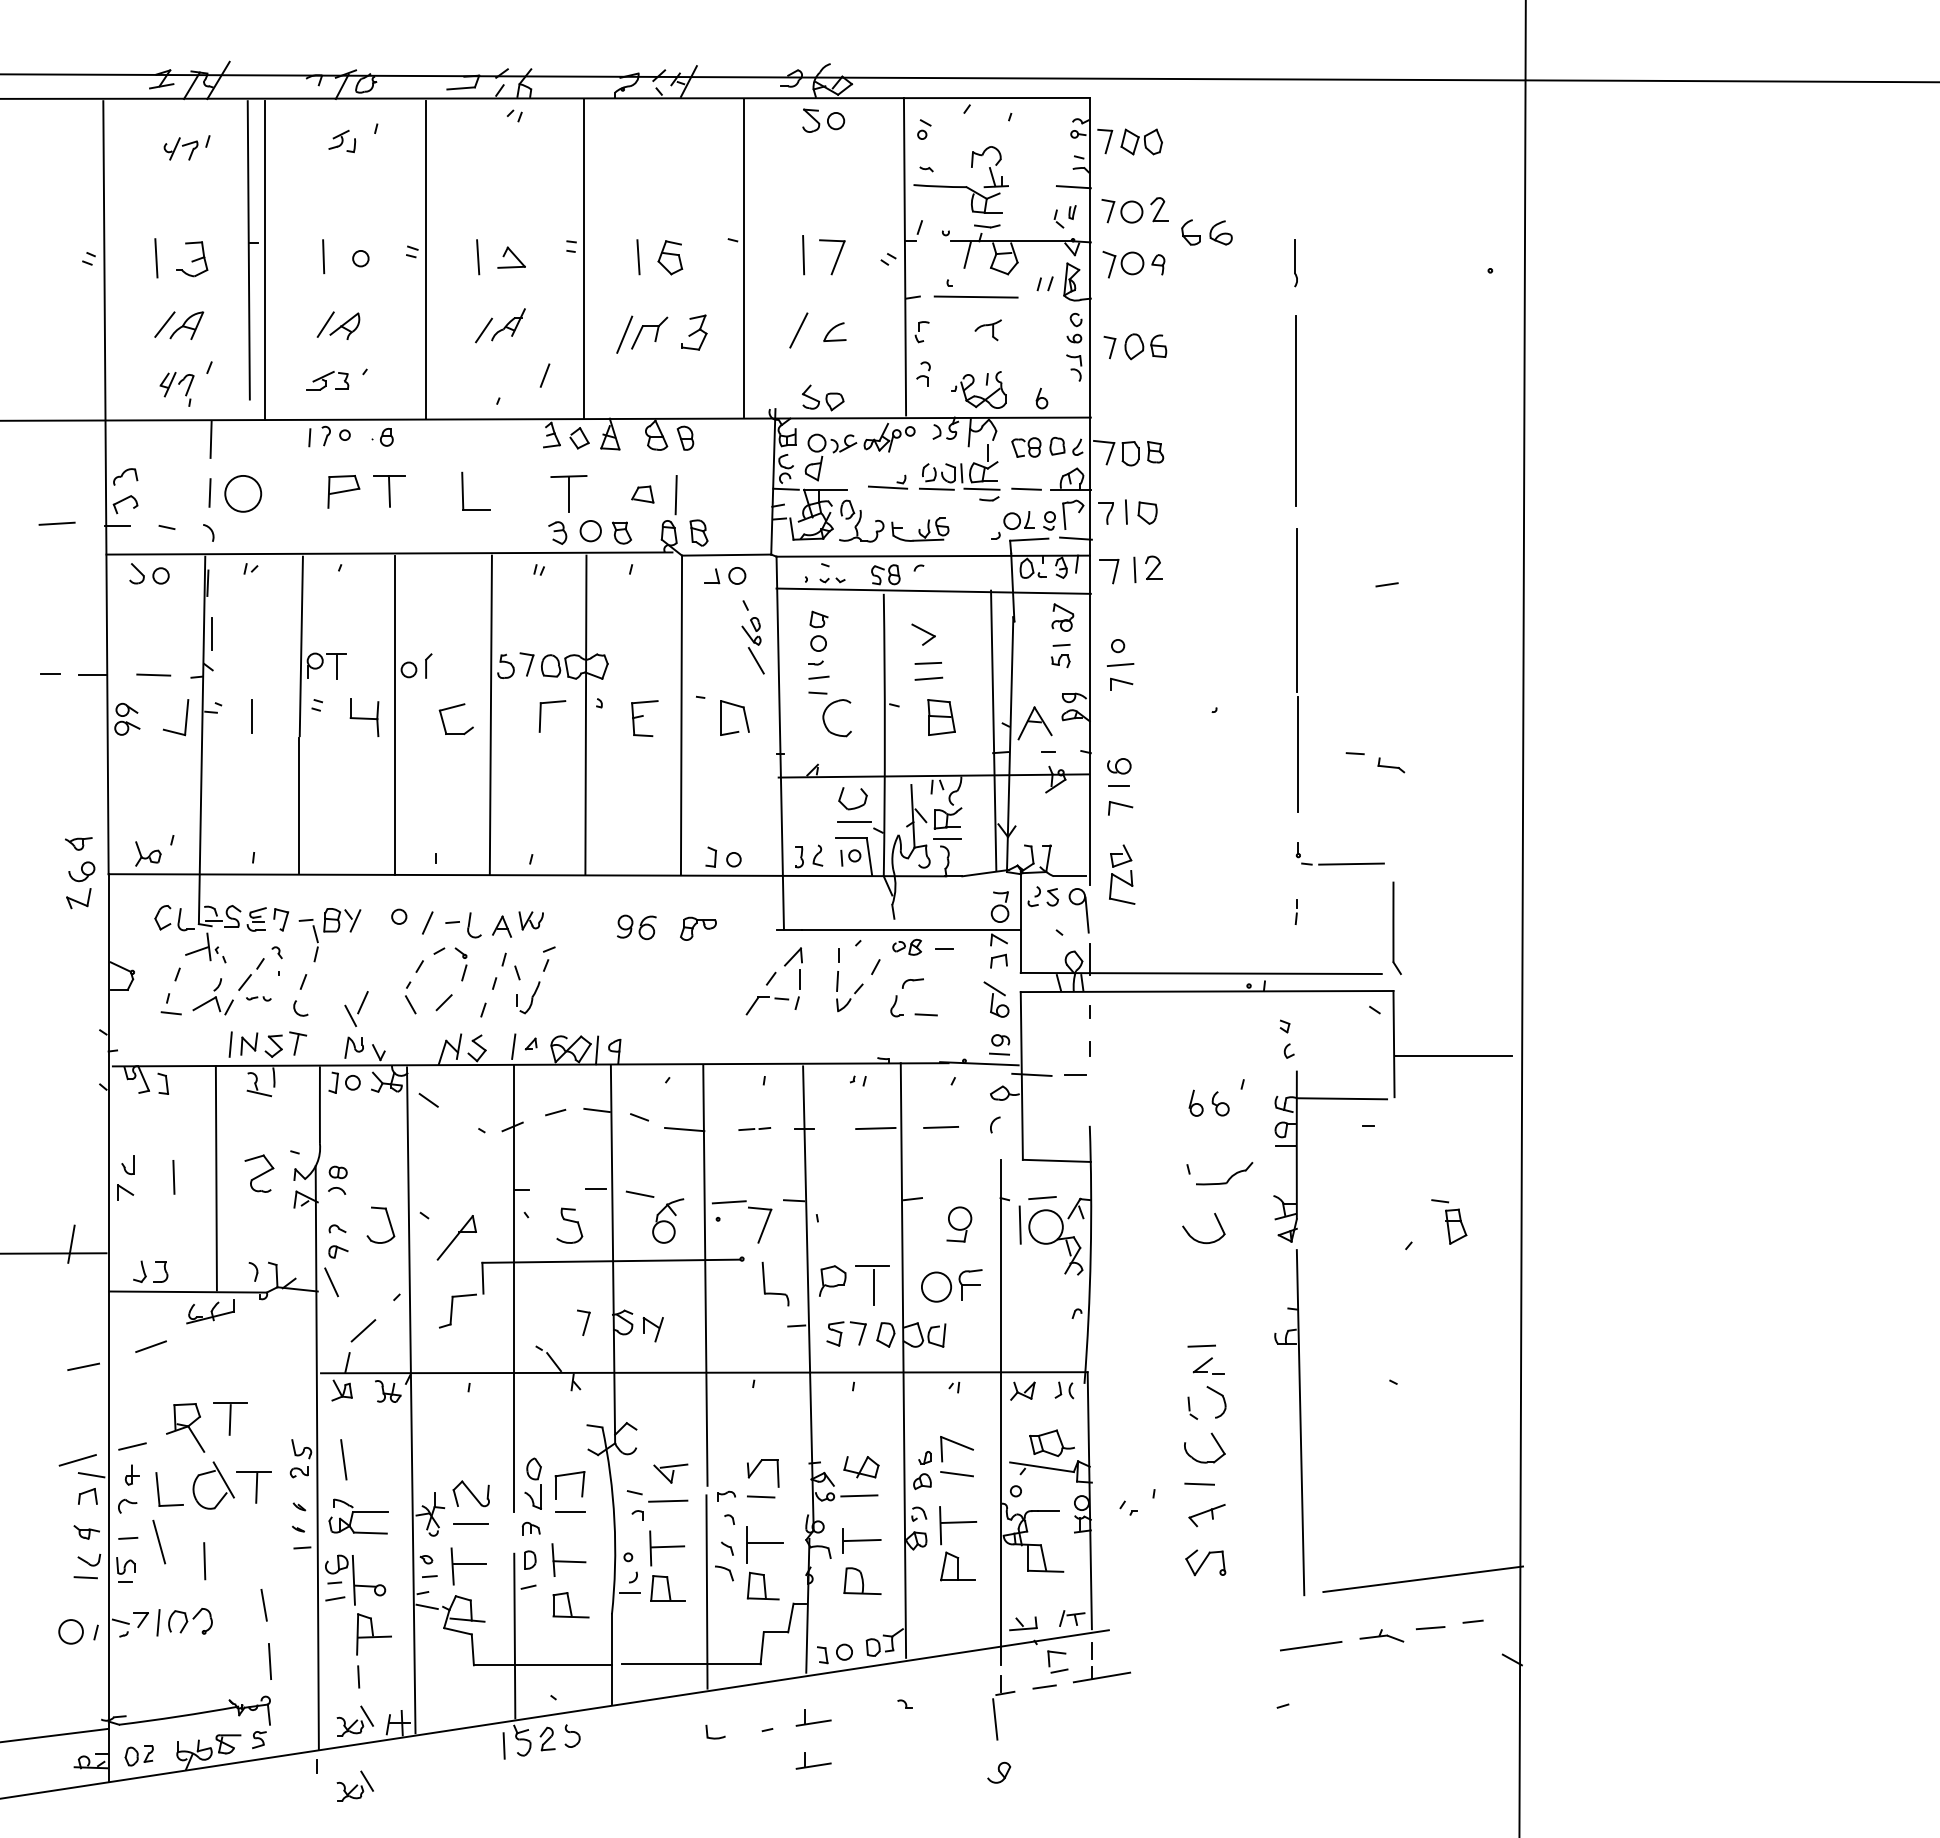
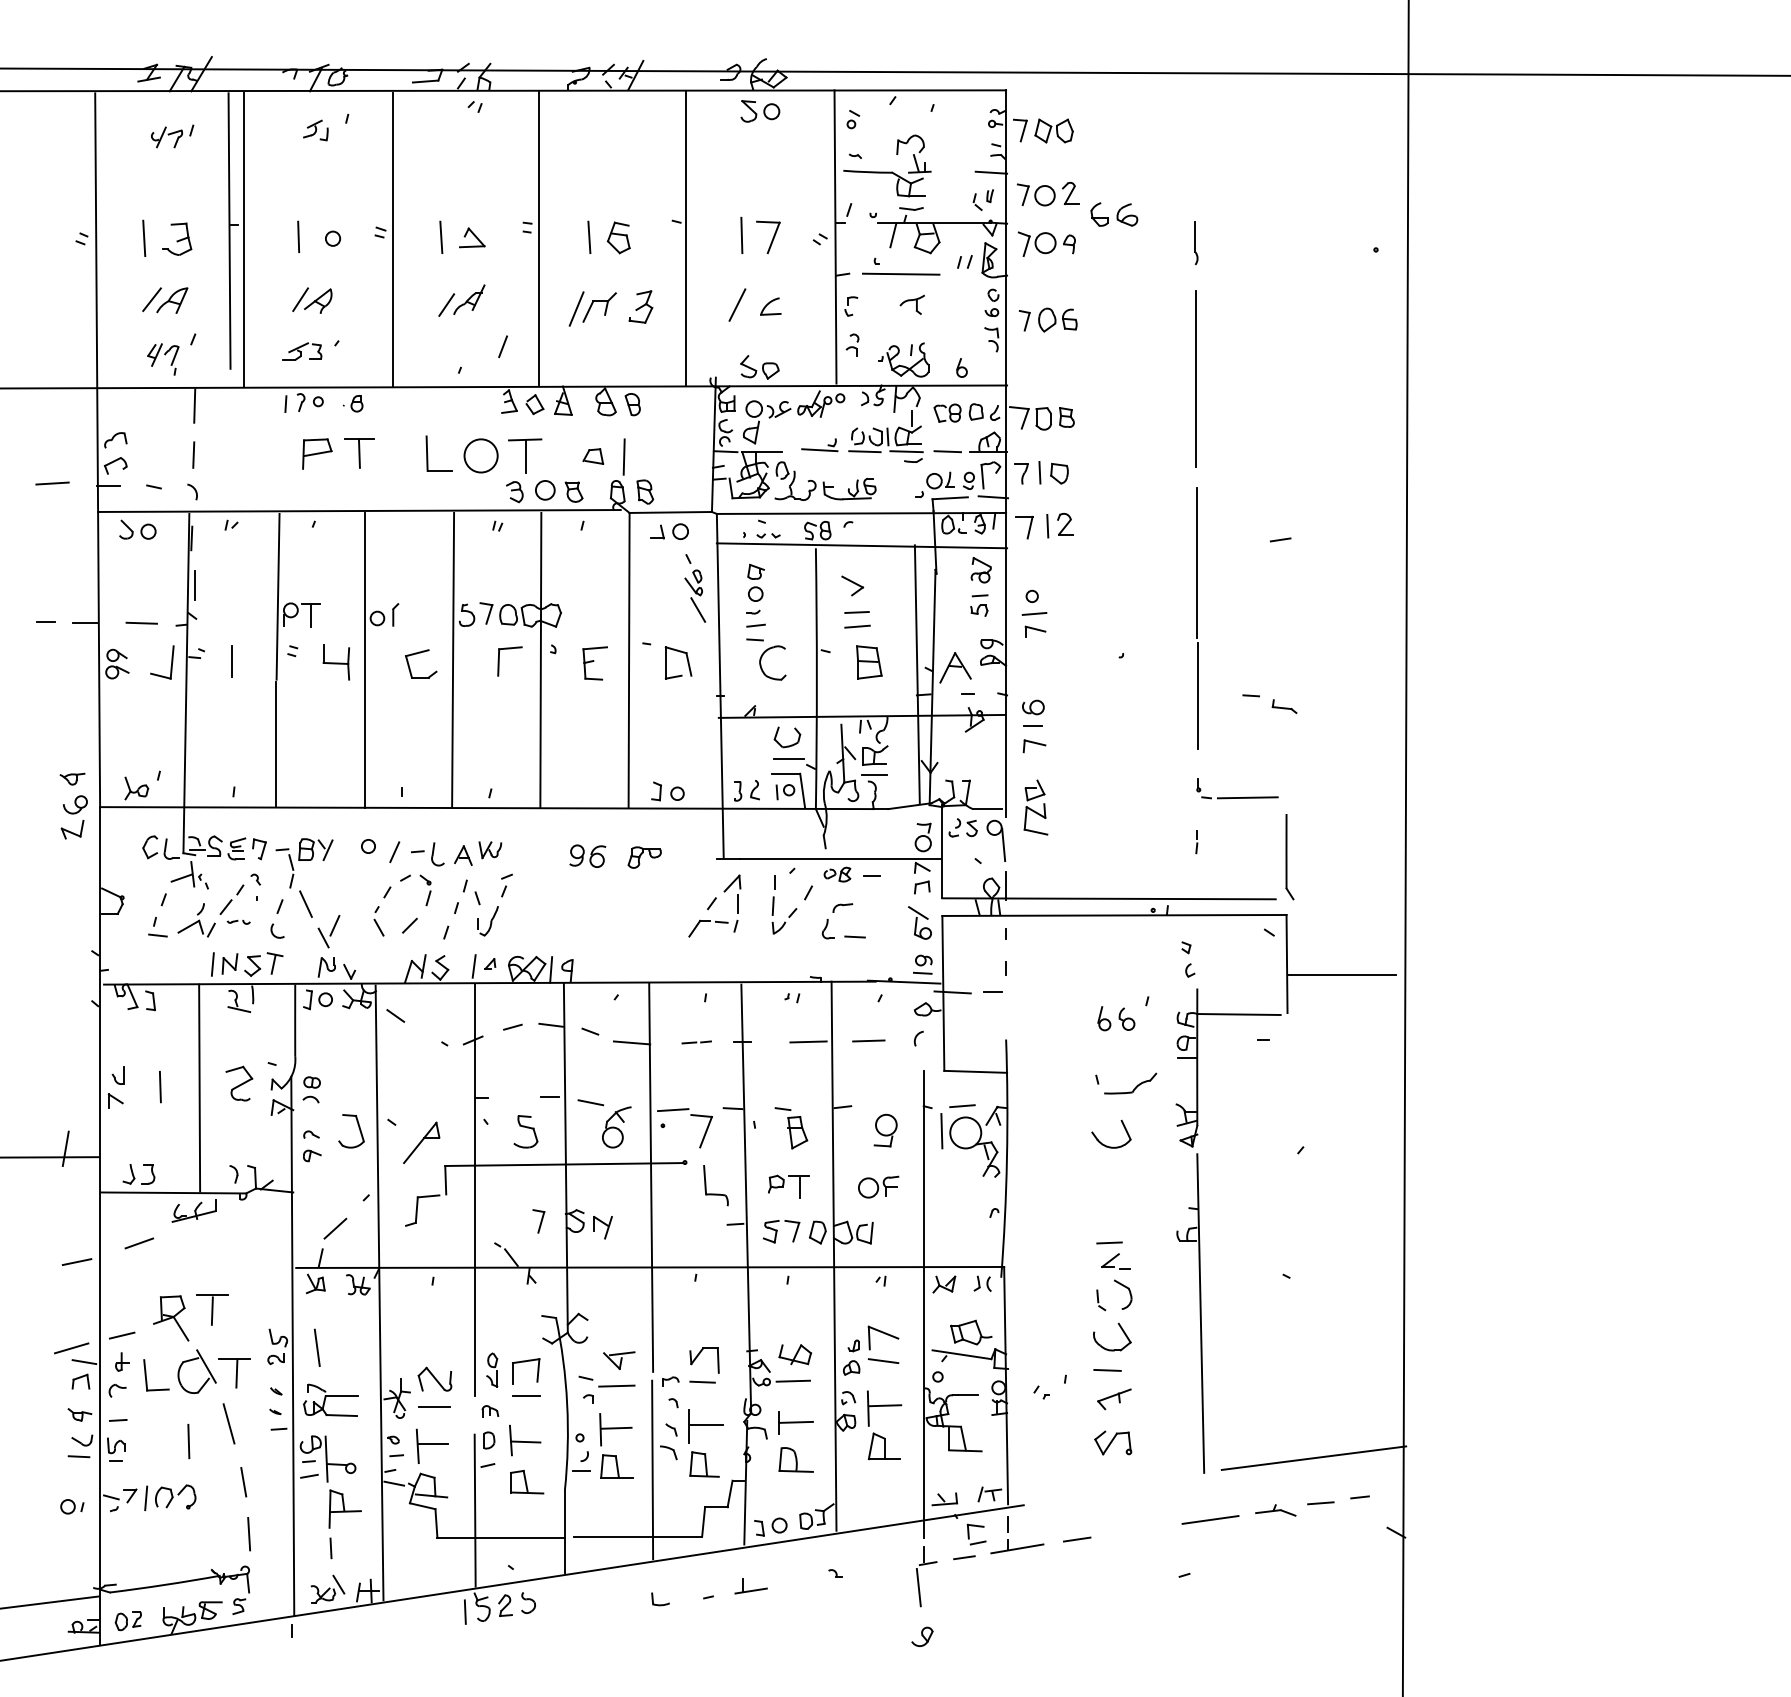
circle: (243, 493) -> (481, 455), moved
part: (1449, 1221) -> (791, 1127), moved
line: (331, 1282) -> (305, 904), moved
part: (854, 1285) -> (788, 1186), size x0.62
part: (951, 1285) -> (878, 1186), size x0.71
part: (532, 1483) -> (491, 1369), size x0.71
line: (159, 1541) -> (229, 1423), moved
part: (78, 1631) -> (72, 1506), size x0.62
line: (1166, 1667) -> (1076, 1539), added
part: (813, 1760) -> (750, 1625), removed
part: (354, 1785) -> (327, 1648), removed

